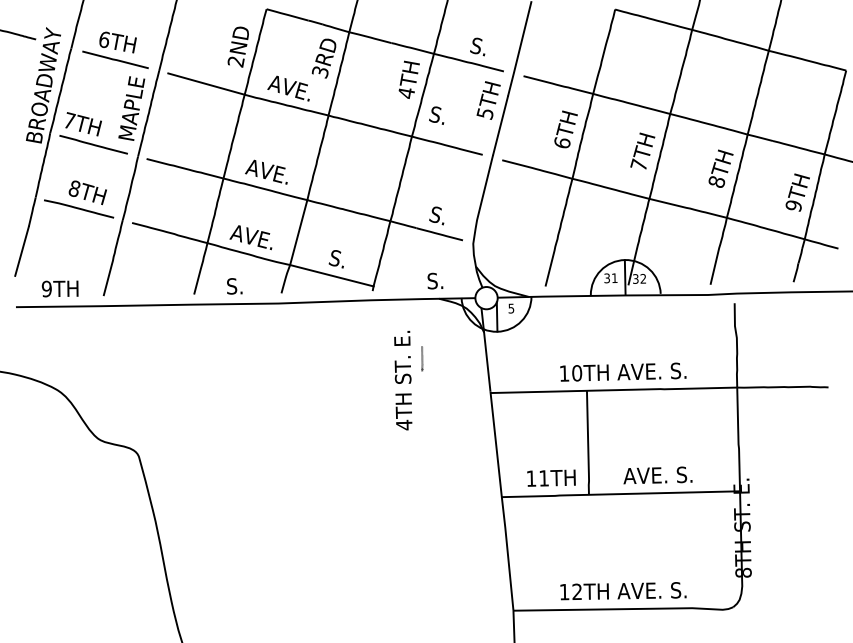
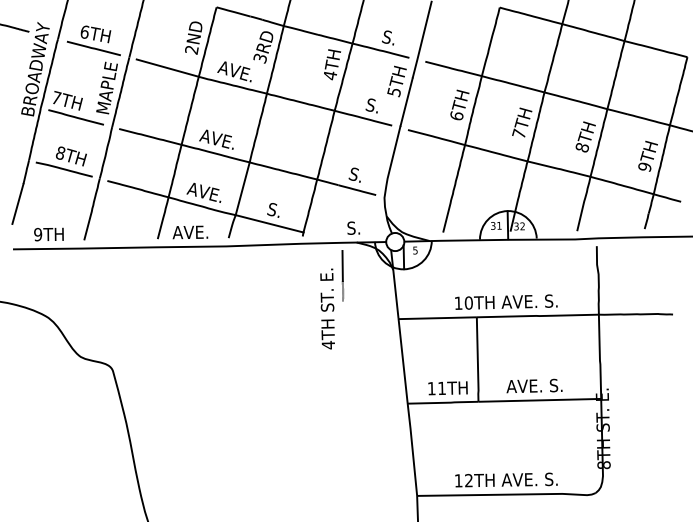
text: (436, 115) -> (371, 105), moved
text: (234, 286) -> (190, 232), S. -> AVE.
line: (421, 327) -> (342, 265), added

